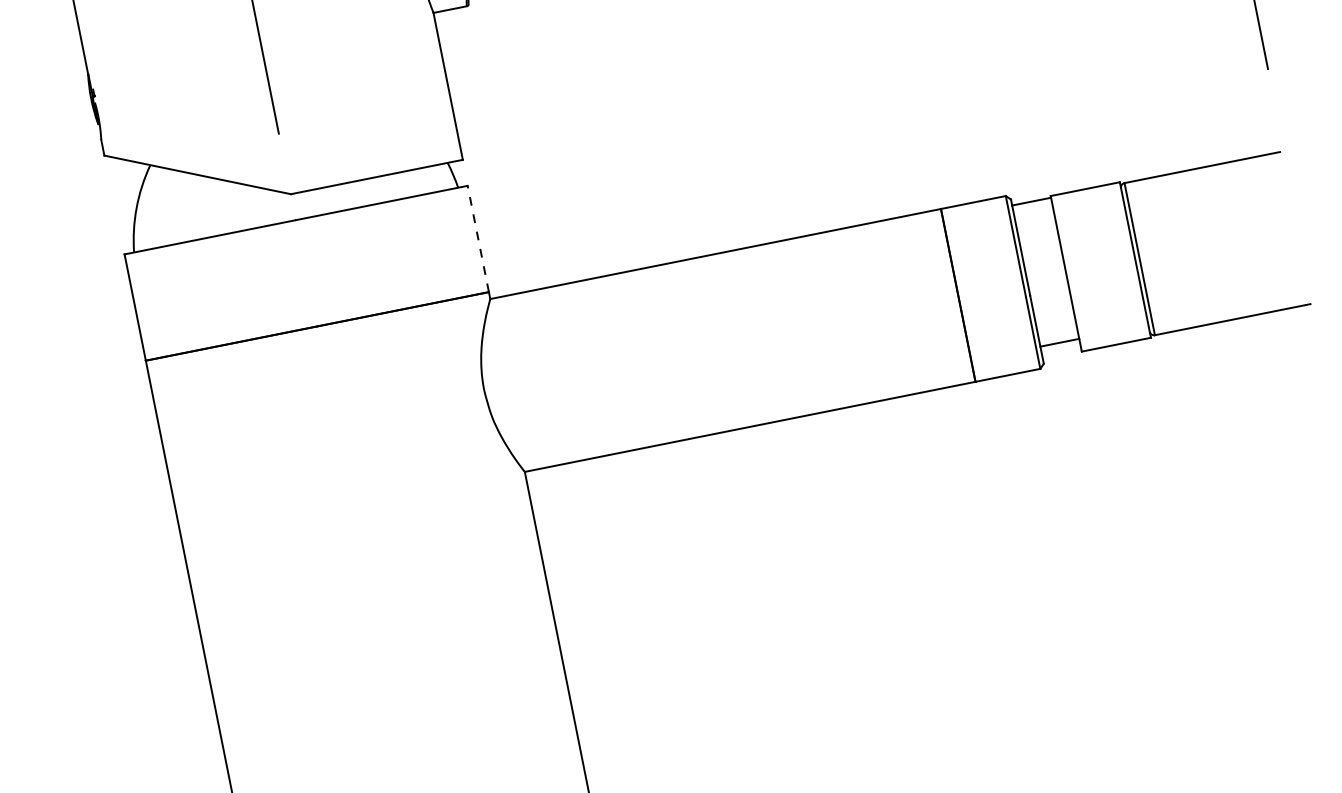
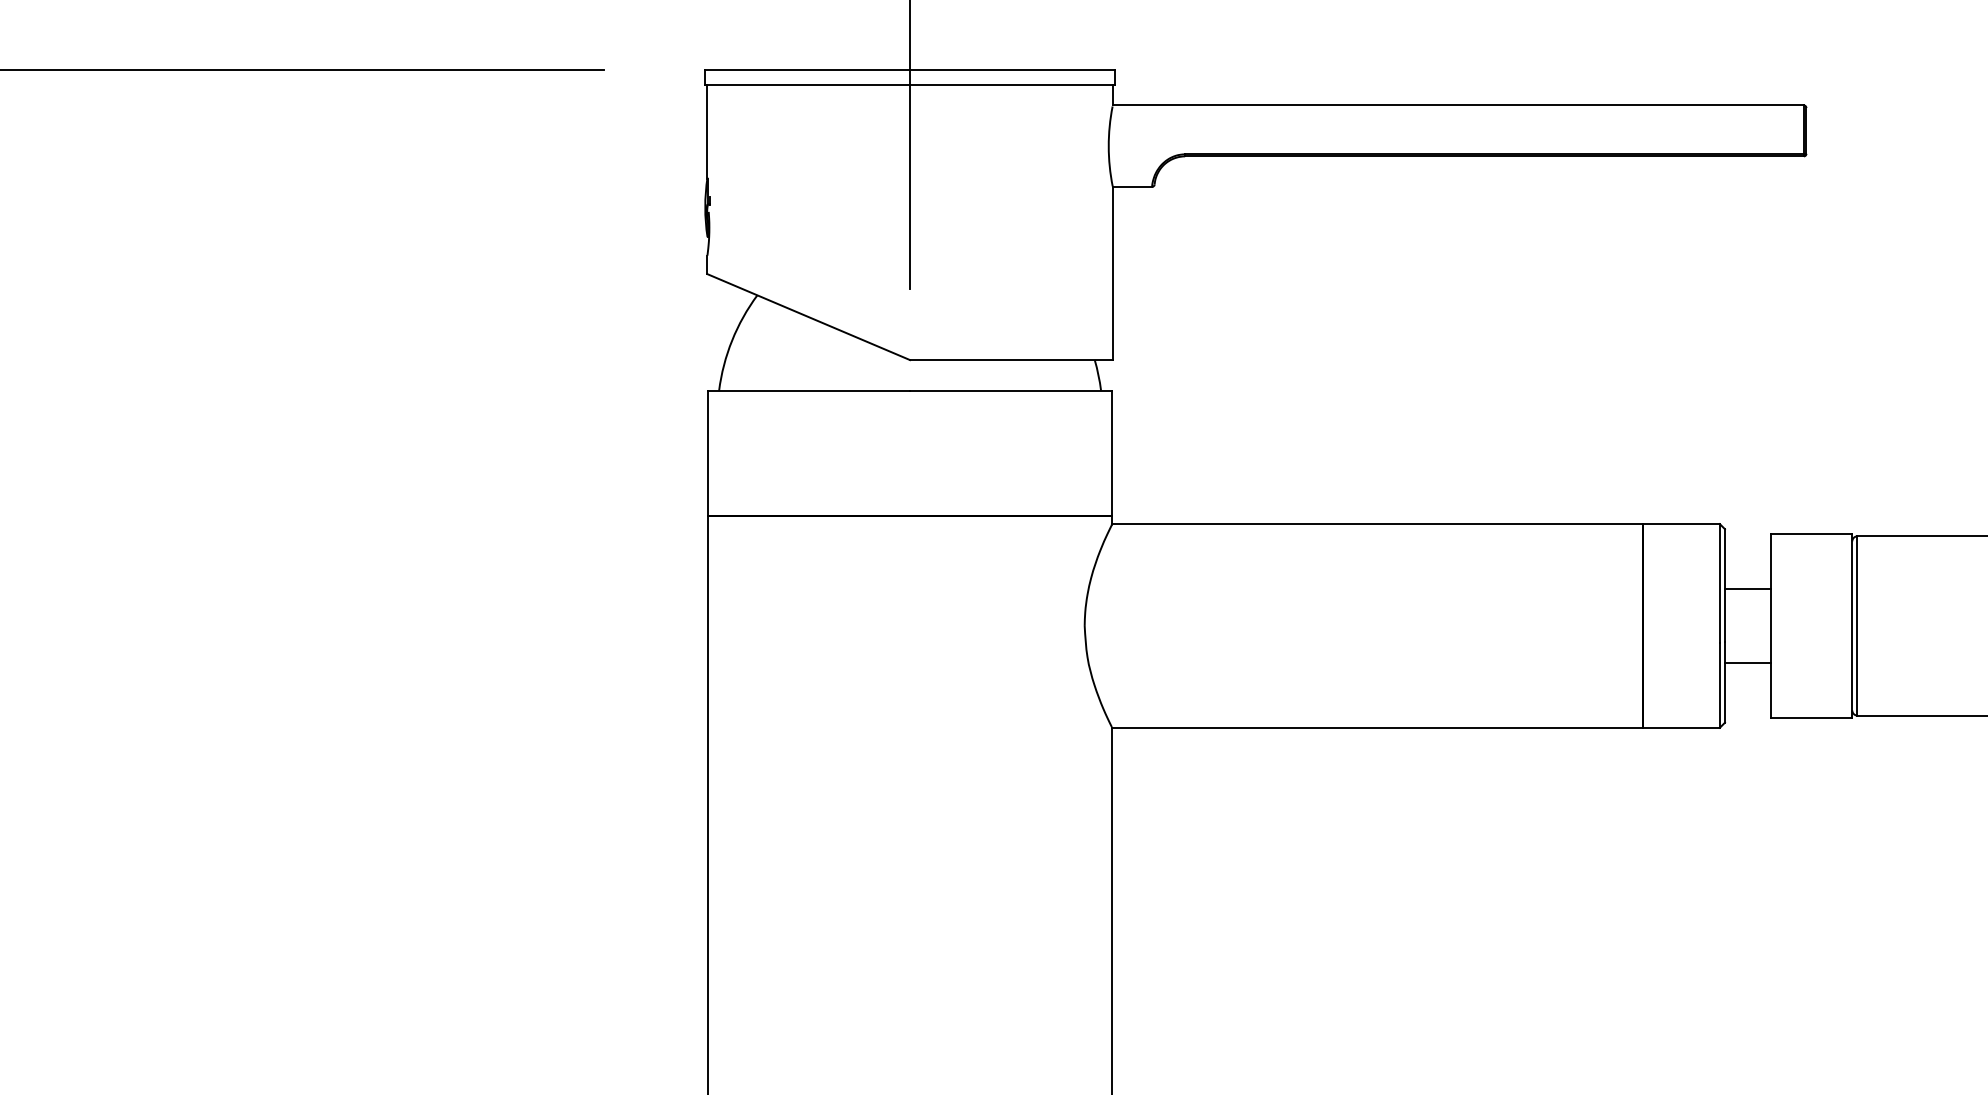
line: (1031, 201) -> (1747, 589), moved
line: (478, 239) -> (1112, 453), dashed -> solid
line: (1059, 342) -> (1747, 662), moved

